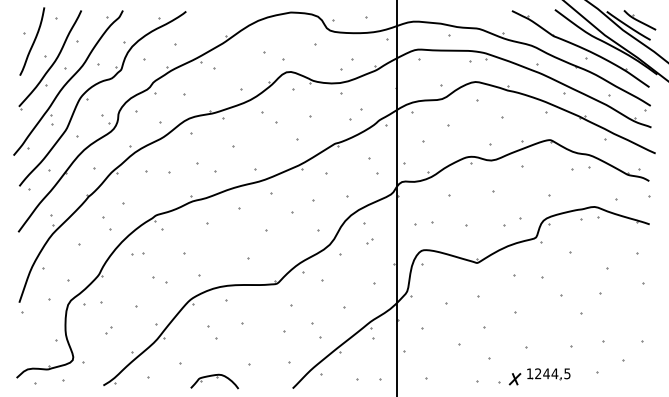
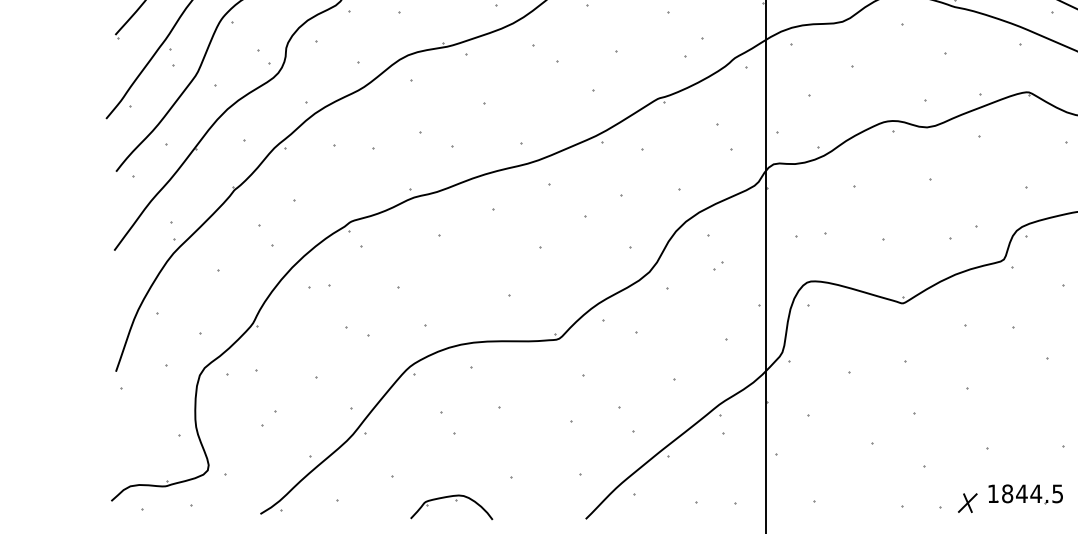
part: (108, 330) -> (269, 419), size x1.6
text: (538, 373) -> (1008, 493), 1244.5 -> 1844.5

